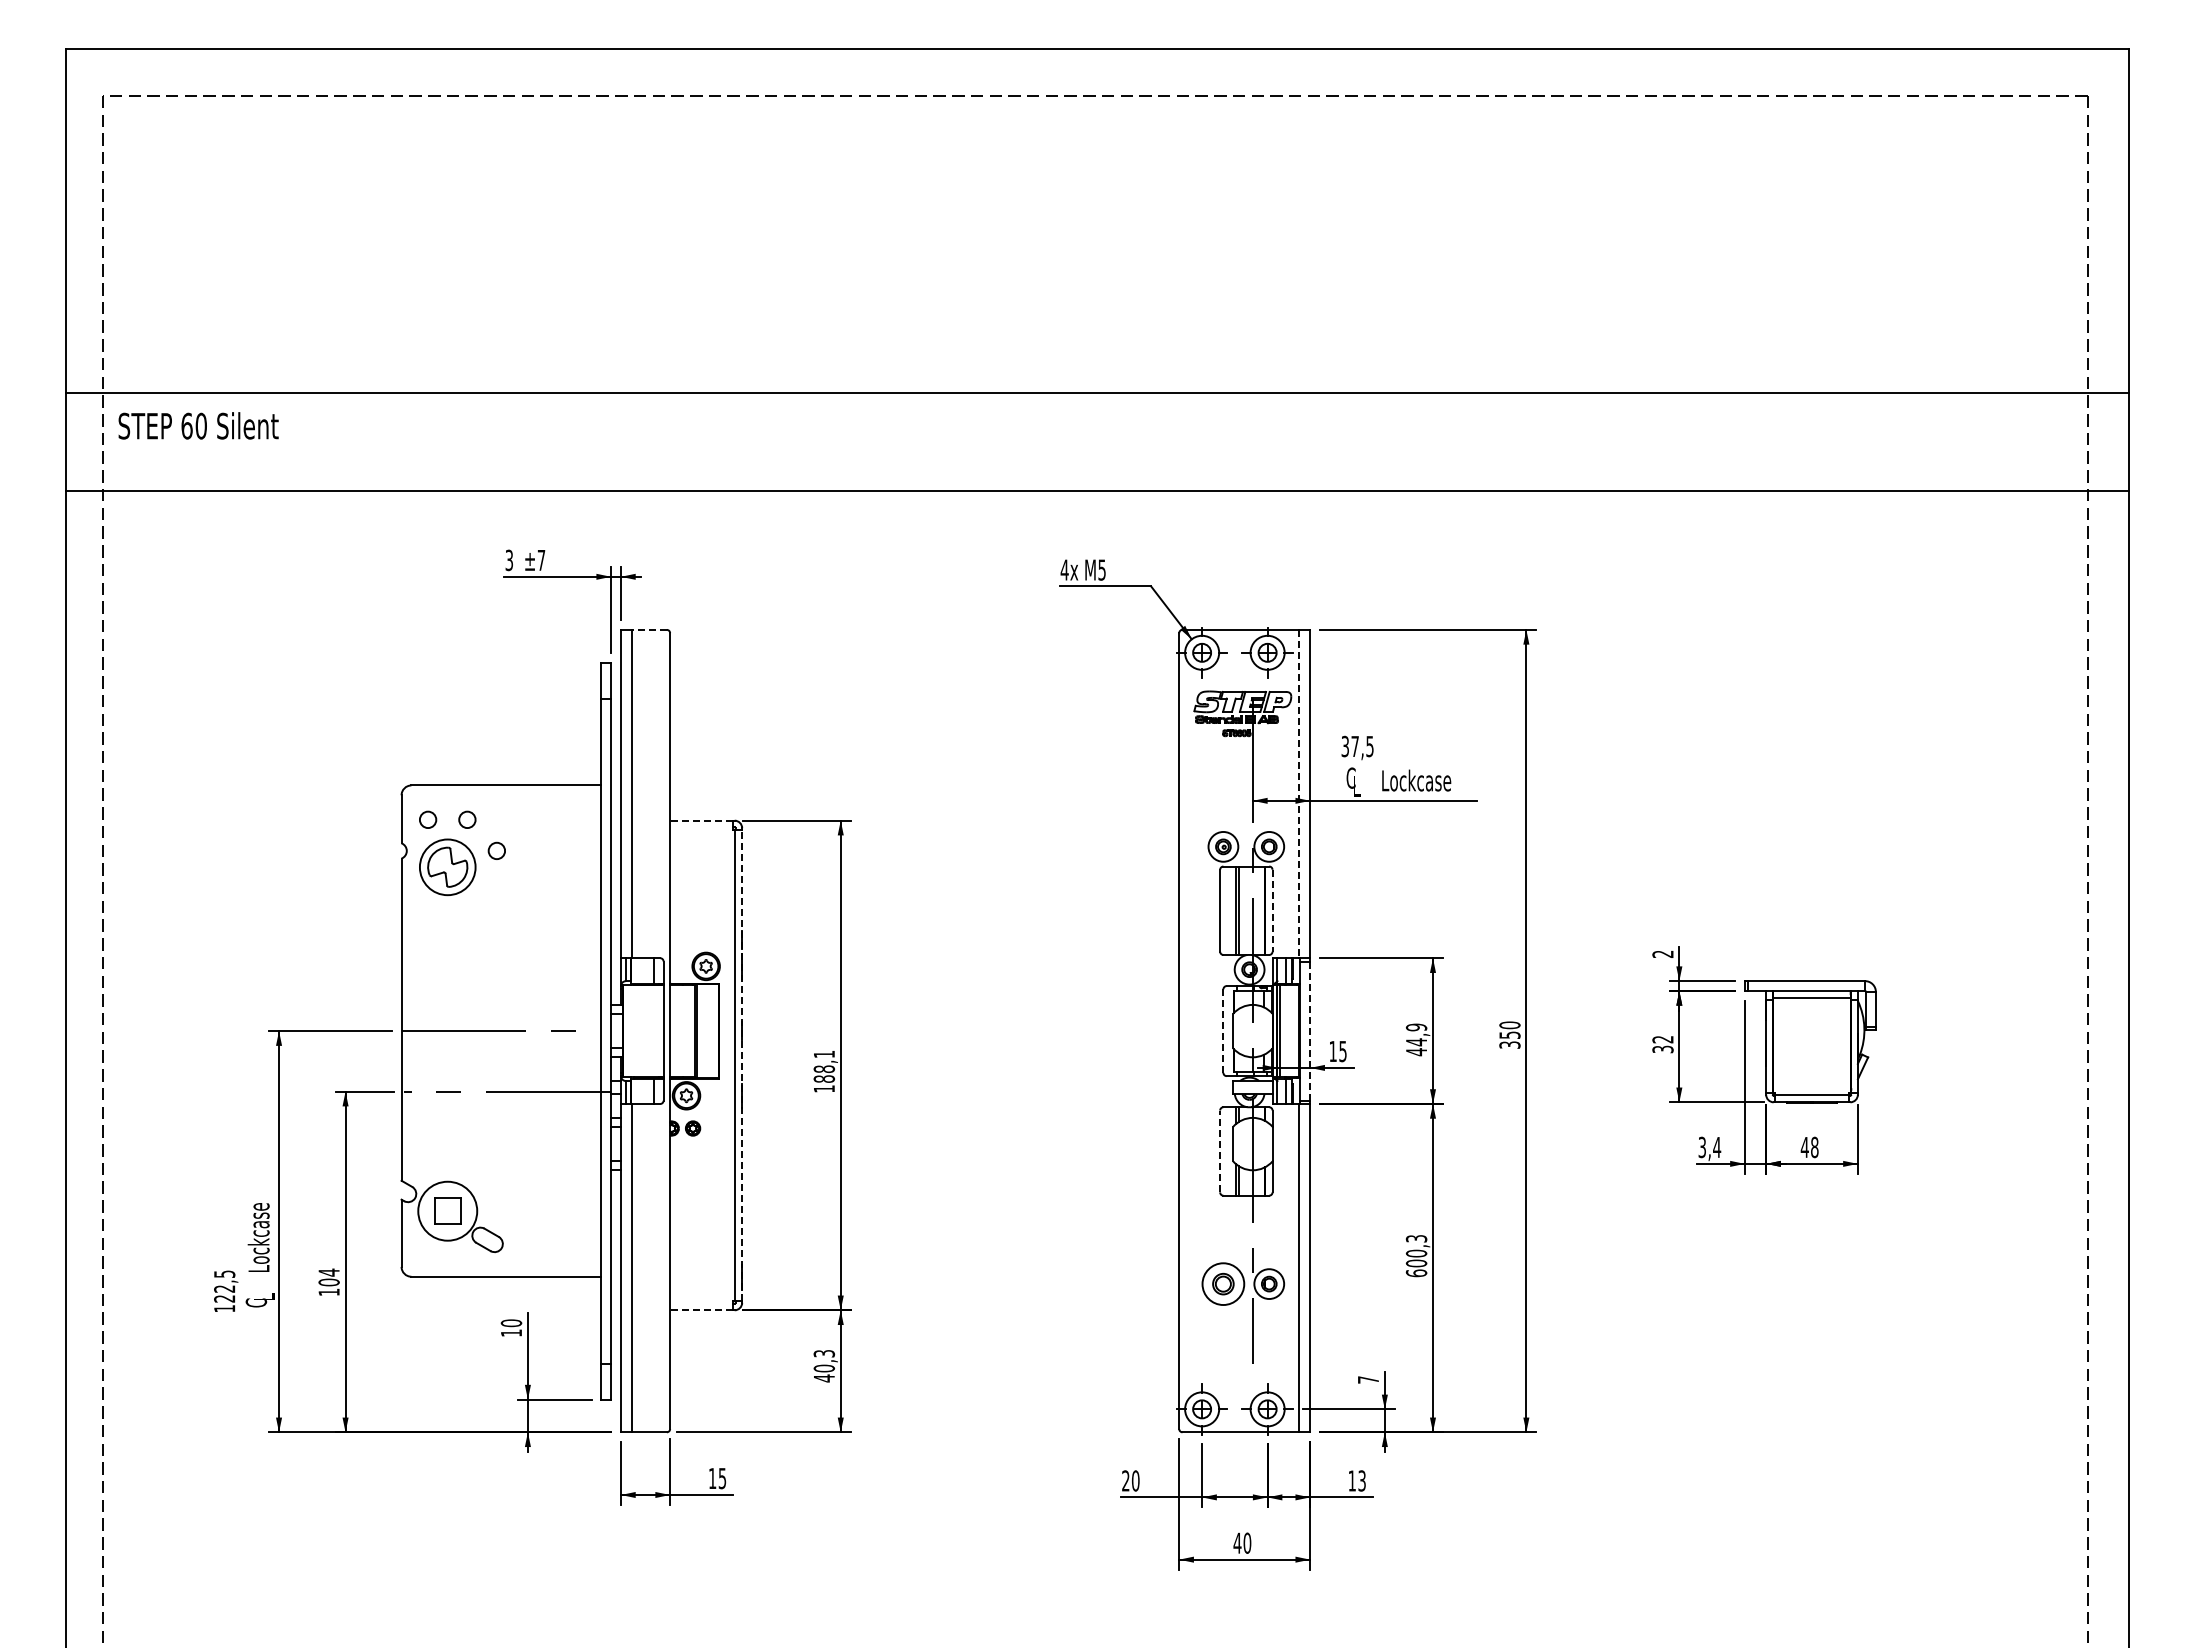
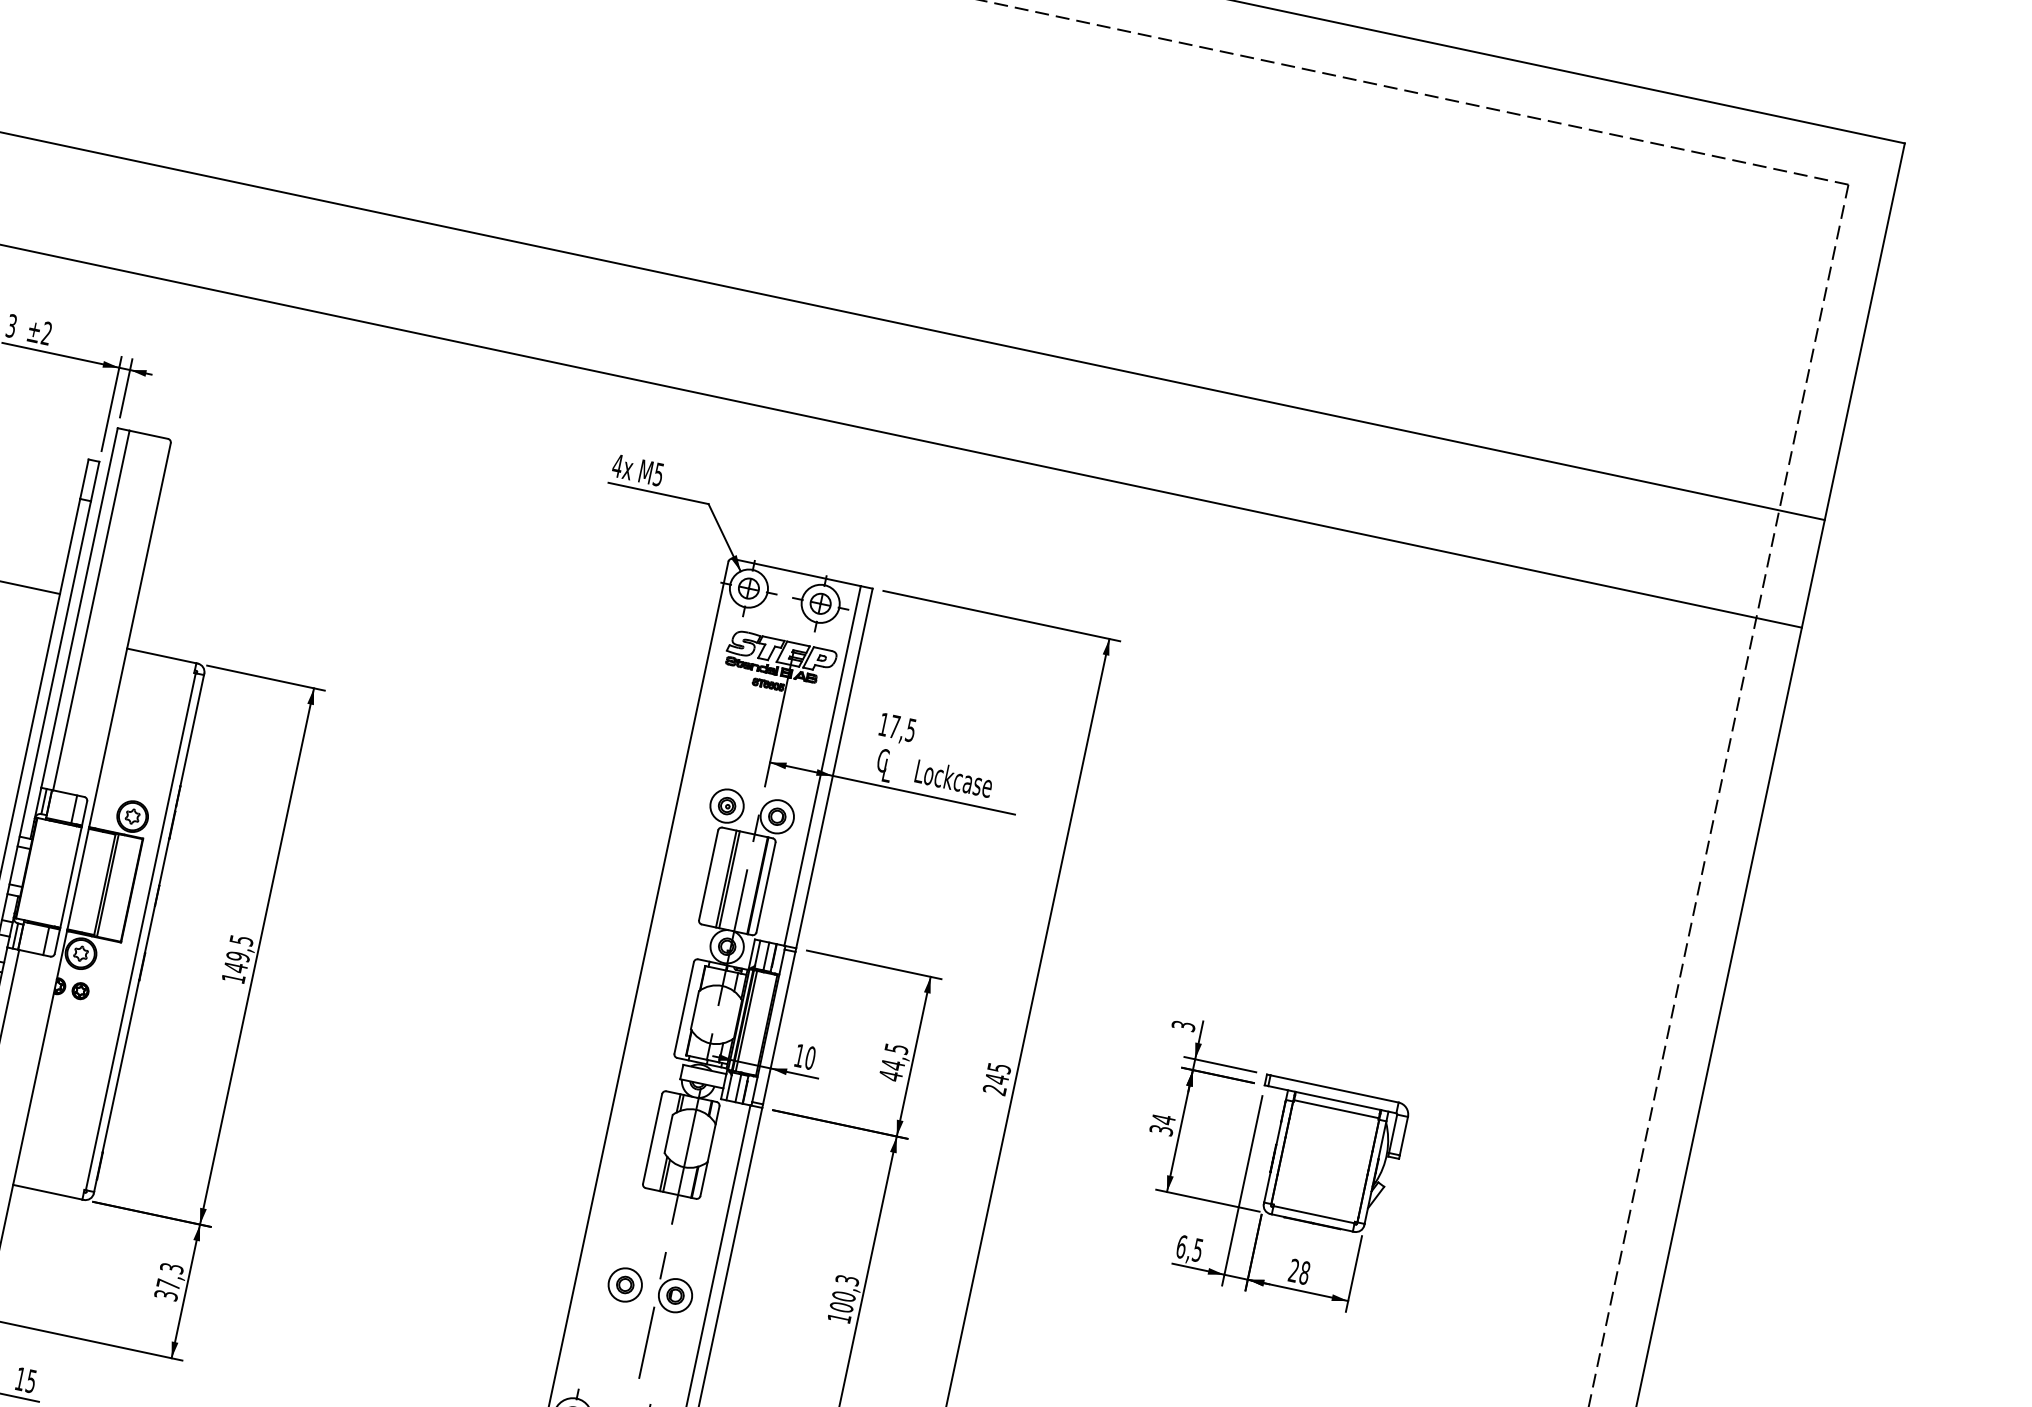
text: (541, 559) -> (47, 332), ±7 -> ±2
line: (649, 629) -> (149, 434), dashed -> solid
text: (1344, 746) -> (883, 724), 37,5 -> 17,5
line: (1299, 794) -> (822, 766), dashed -> solid
line: (701, 820) -> (161, 655), dashed -> solid
line: (1272, 910) -> (766, 887), dashed -> solid
text: (1662, 953) -> (1183, 1025), 2 -> 3
text: (1415, 1027) -> (895, 1048), 44,9 -> 44,5
line: (1223, 1031) -> (684, 1008), dashed -> solid
line: (1310, 1031) -> (779, 1028), dashed -> solid
text: (1509, 1034) -> (996, 1078), 350 -> 245
text: (1662, 1039) -> (1163, 1119), 32 -> 34
text: (1342, 1051) -> (809, 1057), 15 -> 10
line: (742, 1065) -> (149, 933), dashed -> solid
text: (824, 1066) -> (238, 953), 188,1 -> 149,5
text: (1804, 1146) -> (1293, 1269), 48 -> 28
text: (1709, 1147) -> (1189, 1248), 3,4 -> 6,5
line: (1220, 1151) -> (652, 1139), dashed -> solid
text: (1416, 1273) -> (839, 1318), 600,3 -> 100,3
part: (1223, 1283) -> (625, 1284), size x0.71
line: (701, 1310) -> (47, 1192), dashed -> solid
text: (824, 1373) -> (167, 1290), 40,3 -> 37,3

